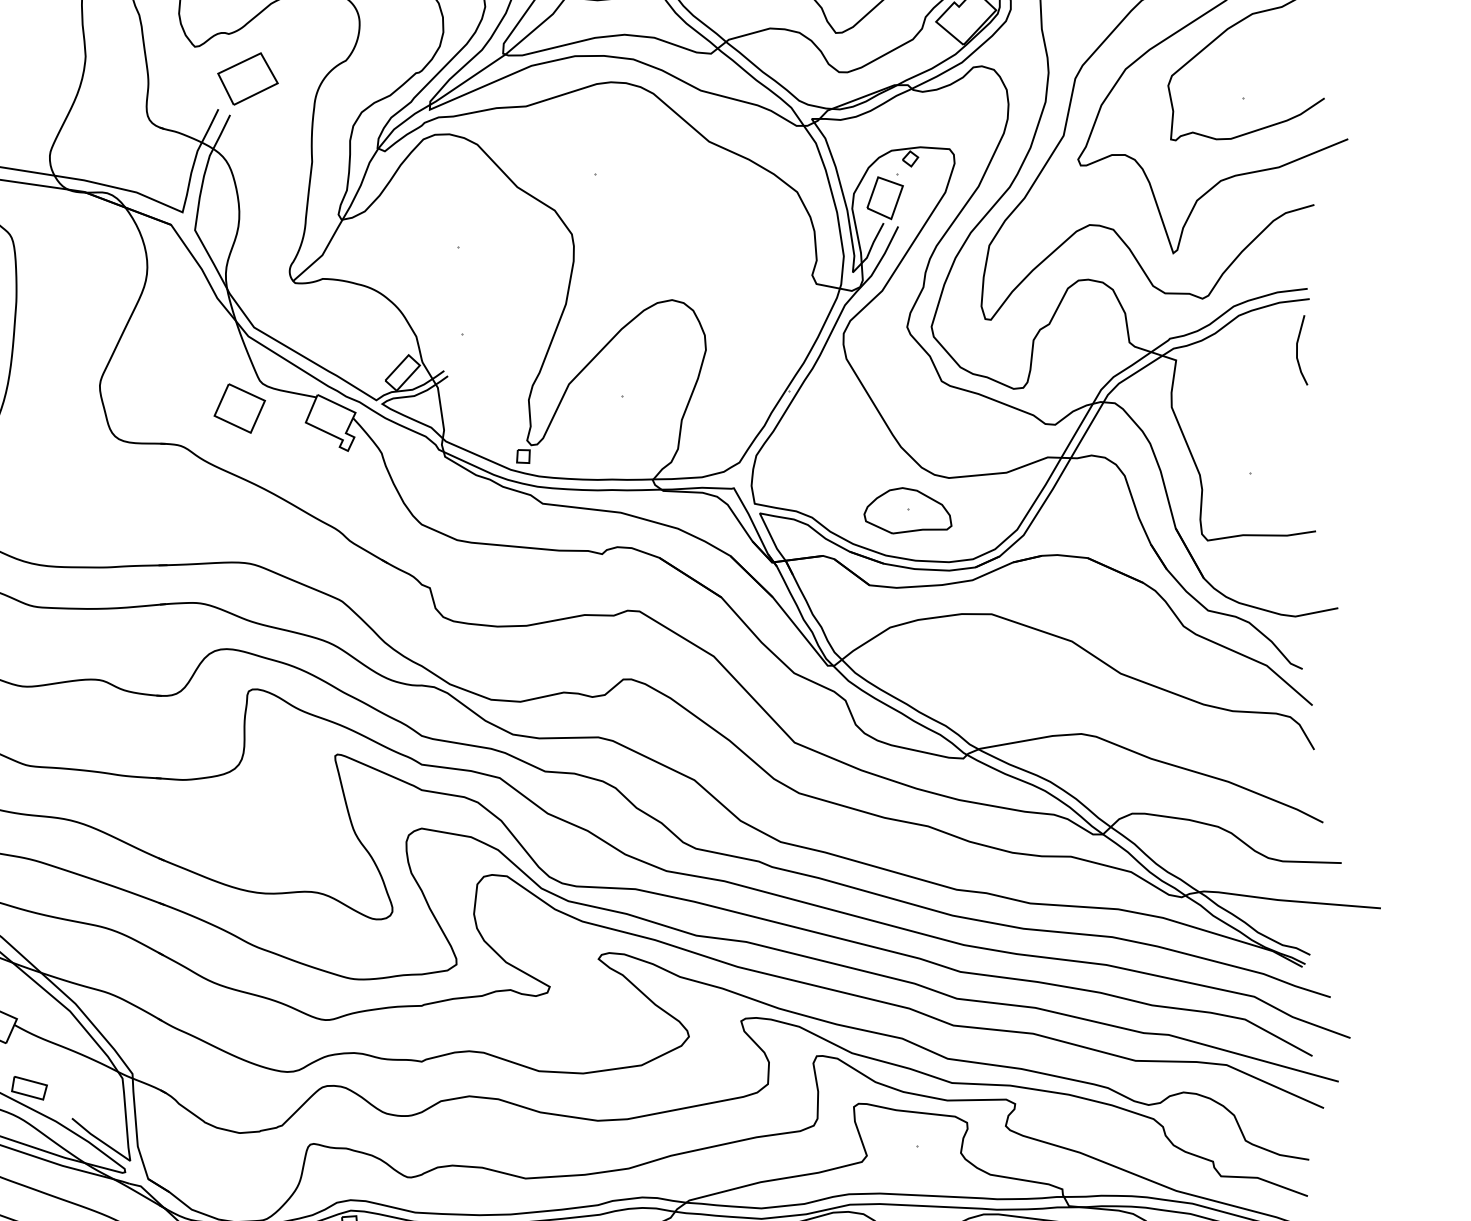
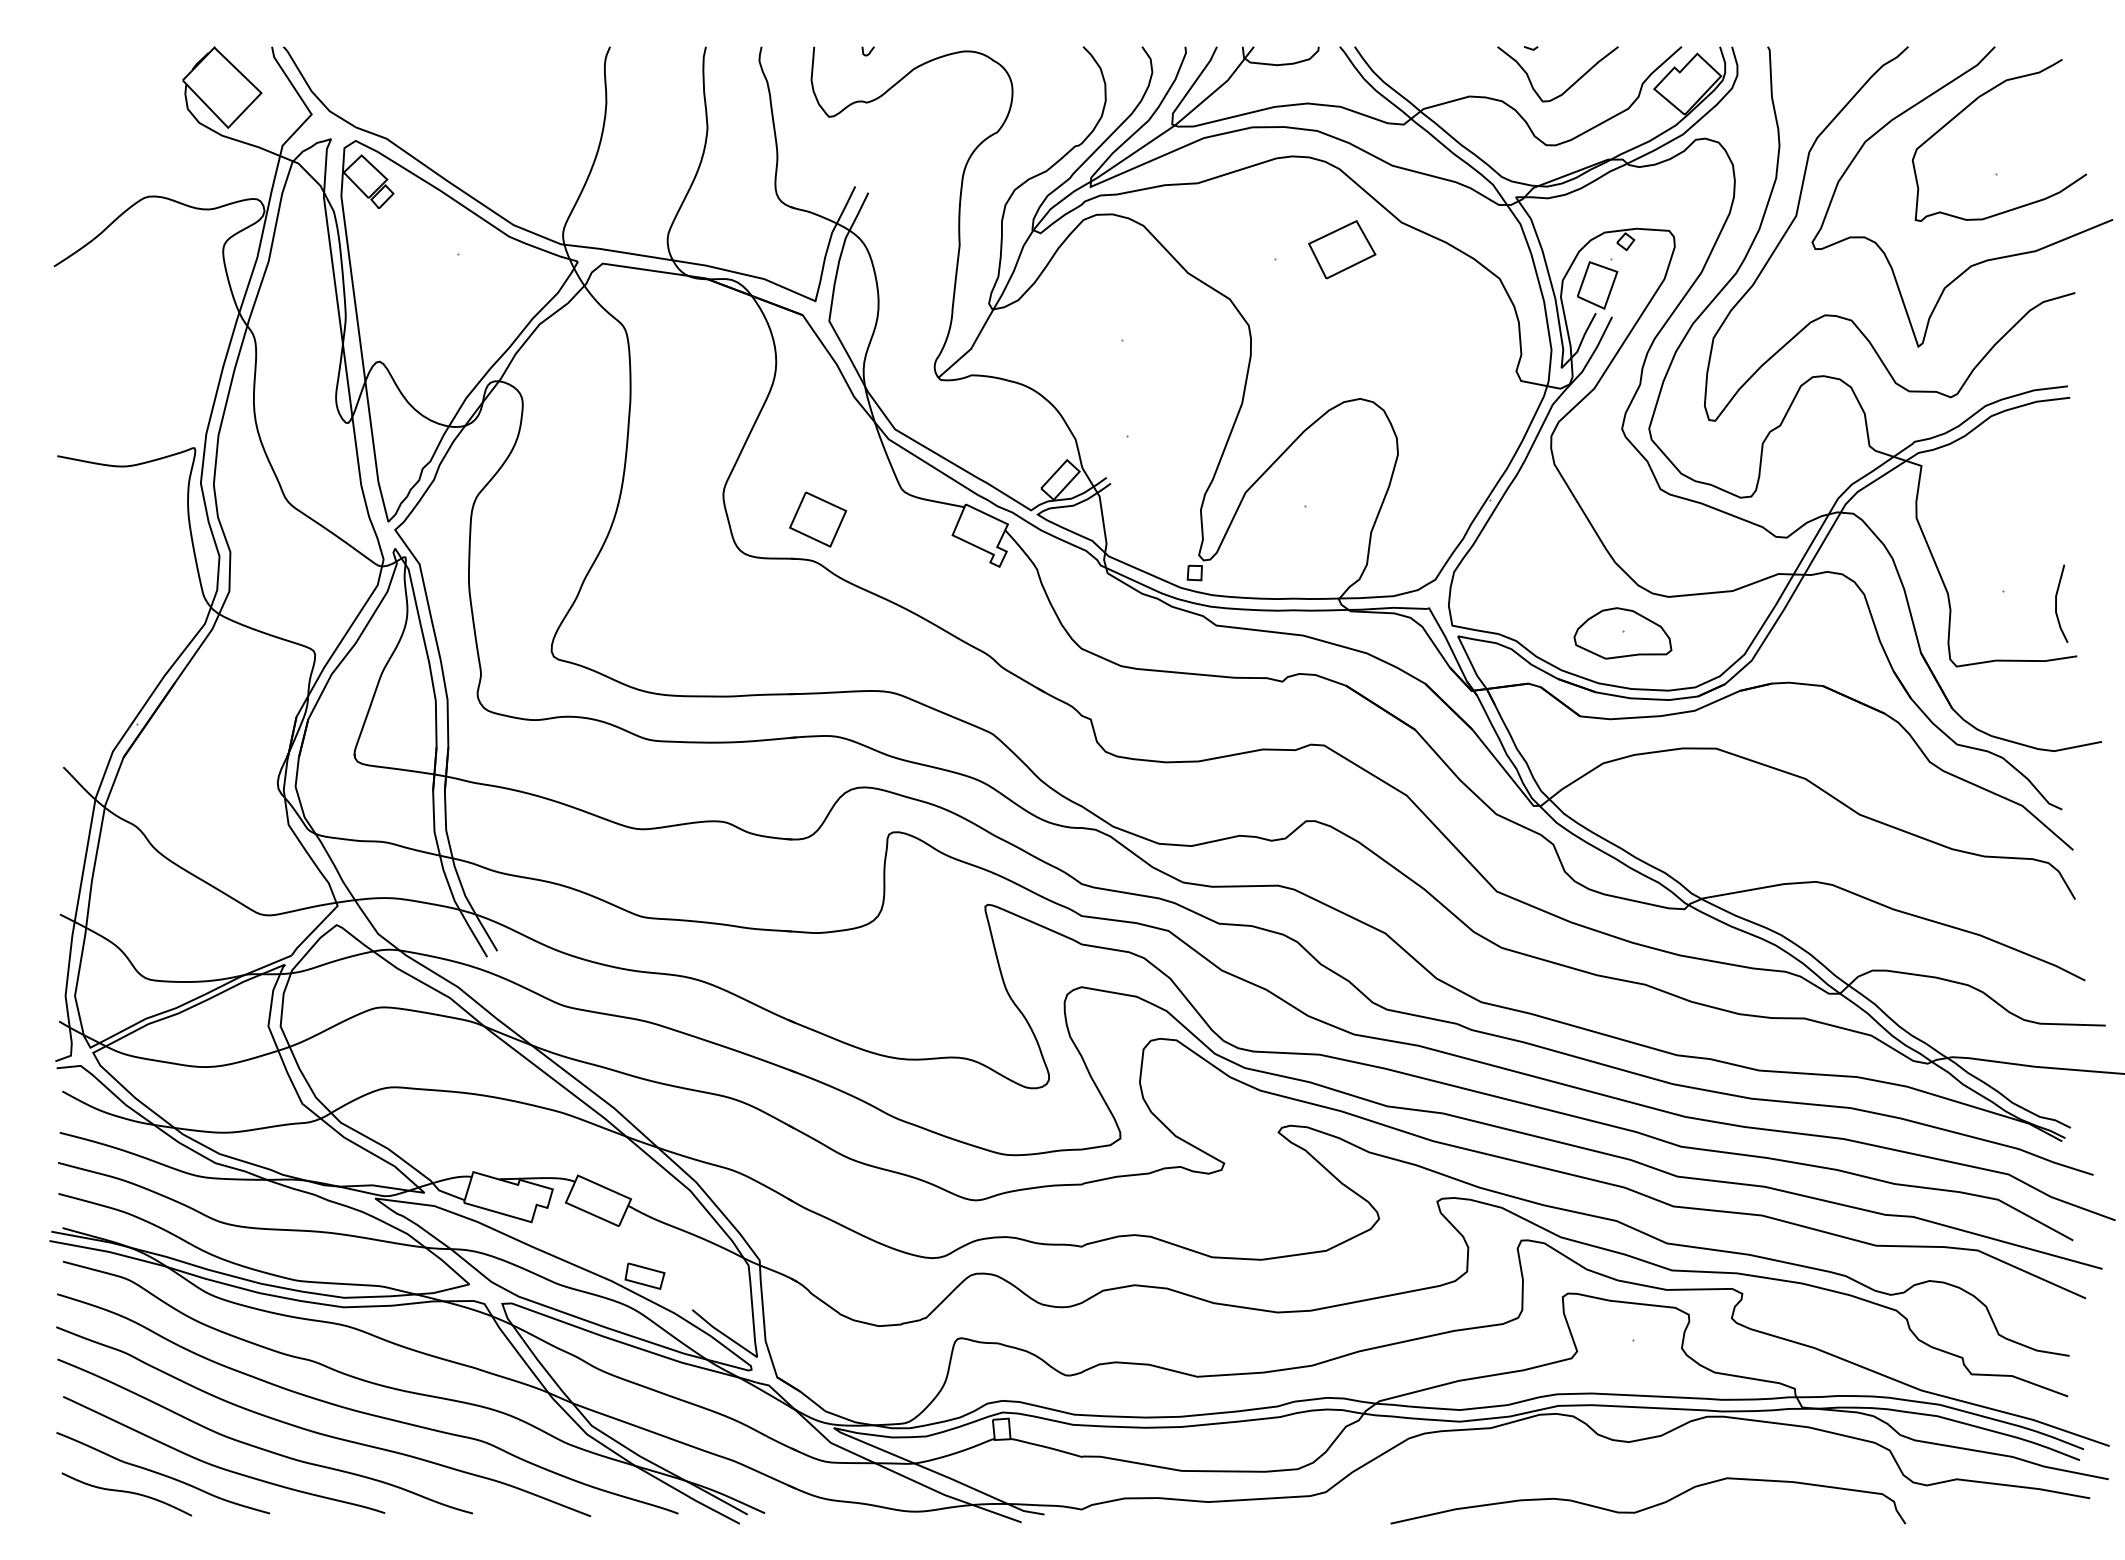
part: (248, 78) -> (1342, 249), moved
line: (1297, 350) -> (2056, 603), moved
part: (240, 408) -> (818, 519), moved

